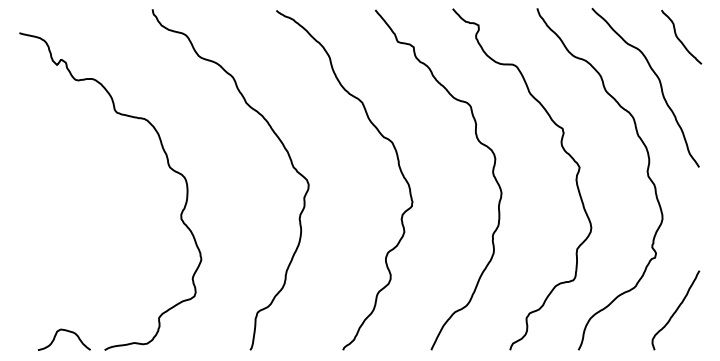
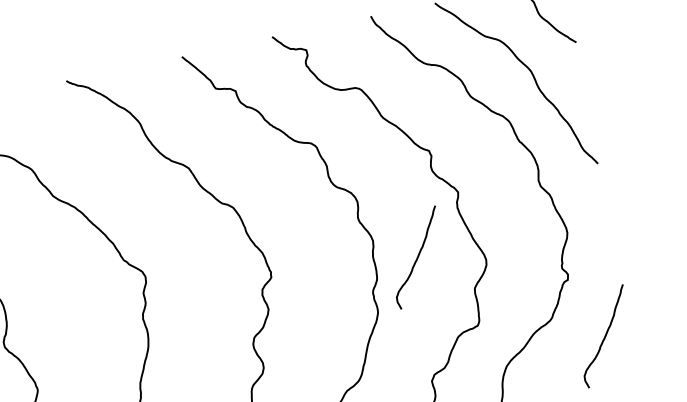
curve: (534, 214) -> (416, 258), added

